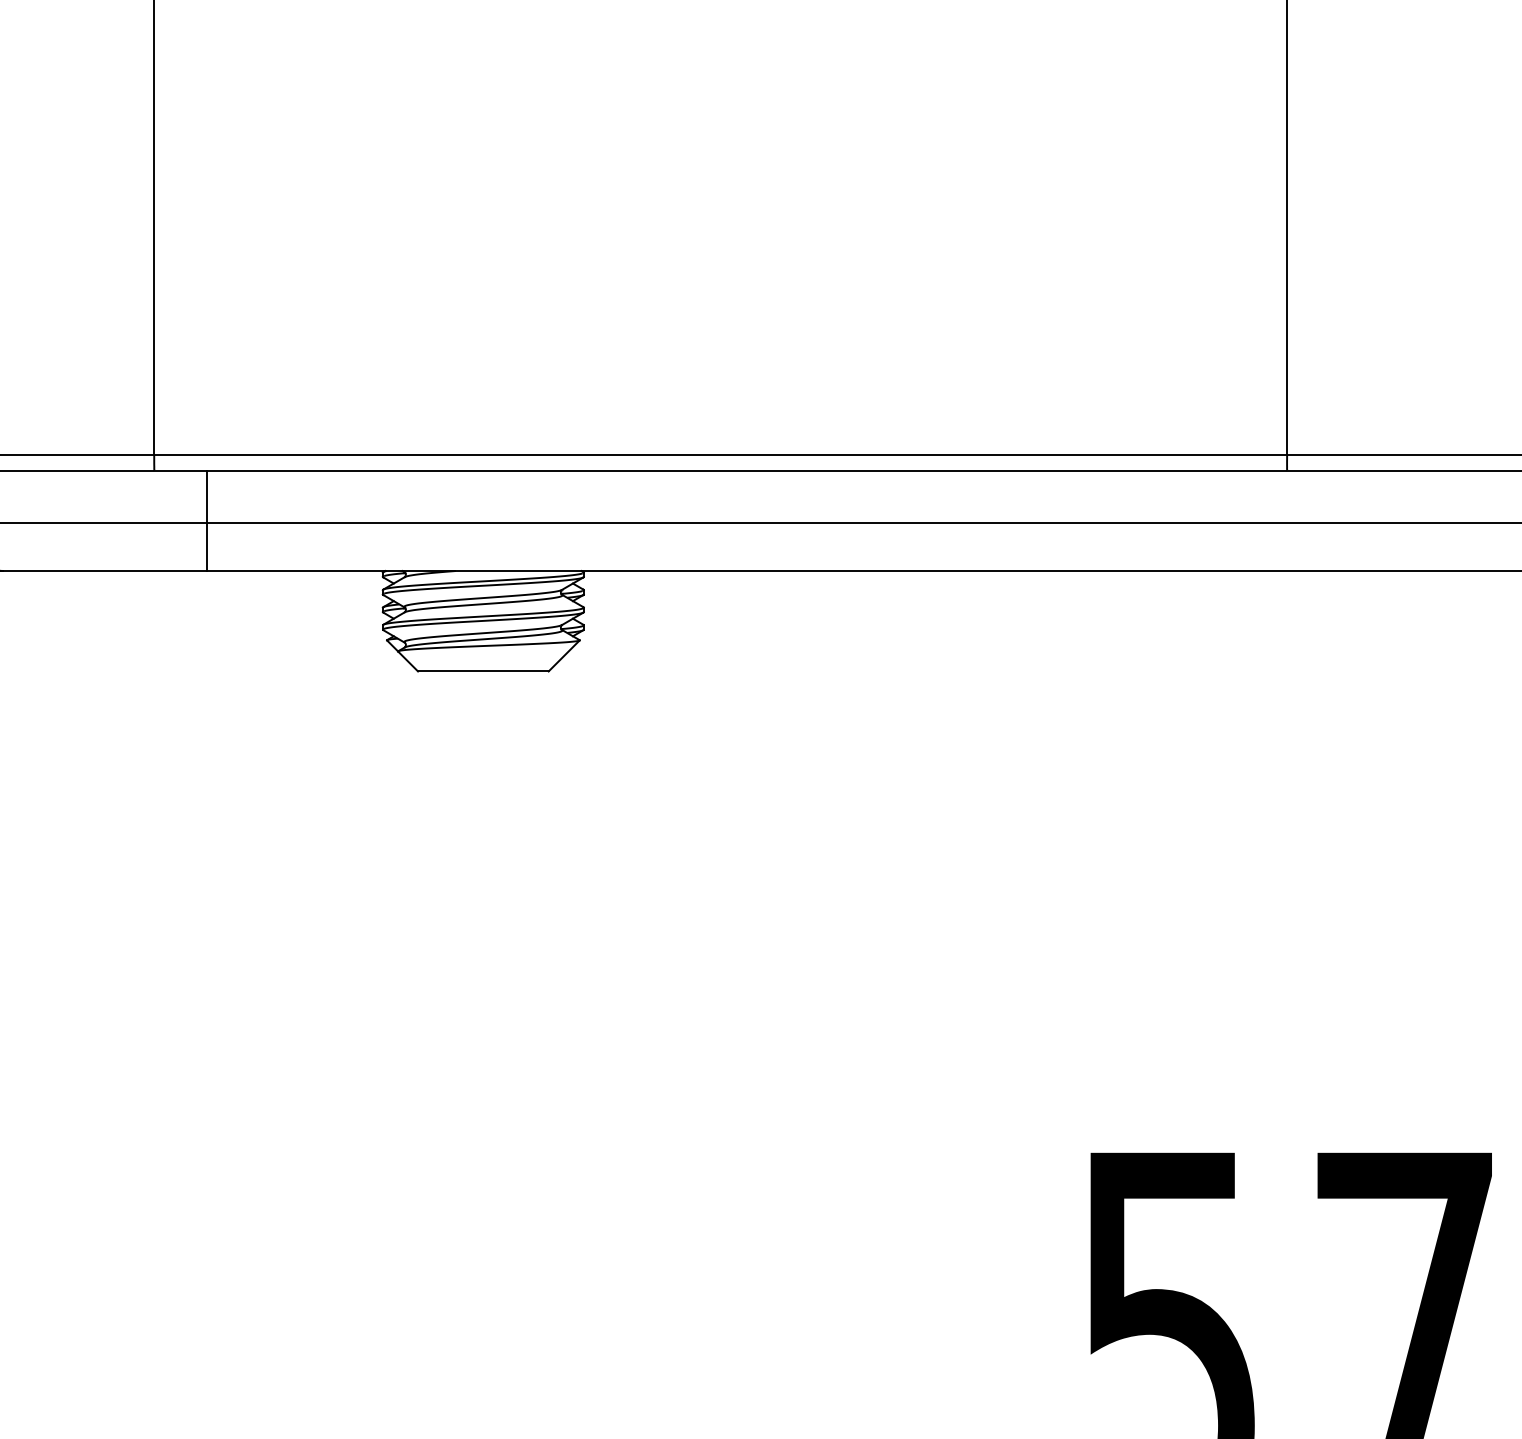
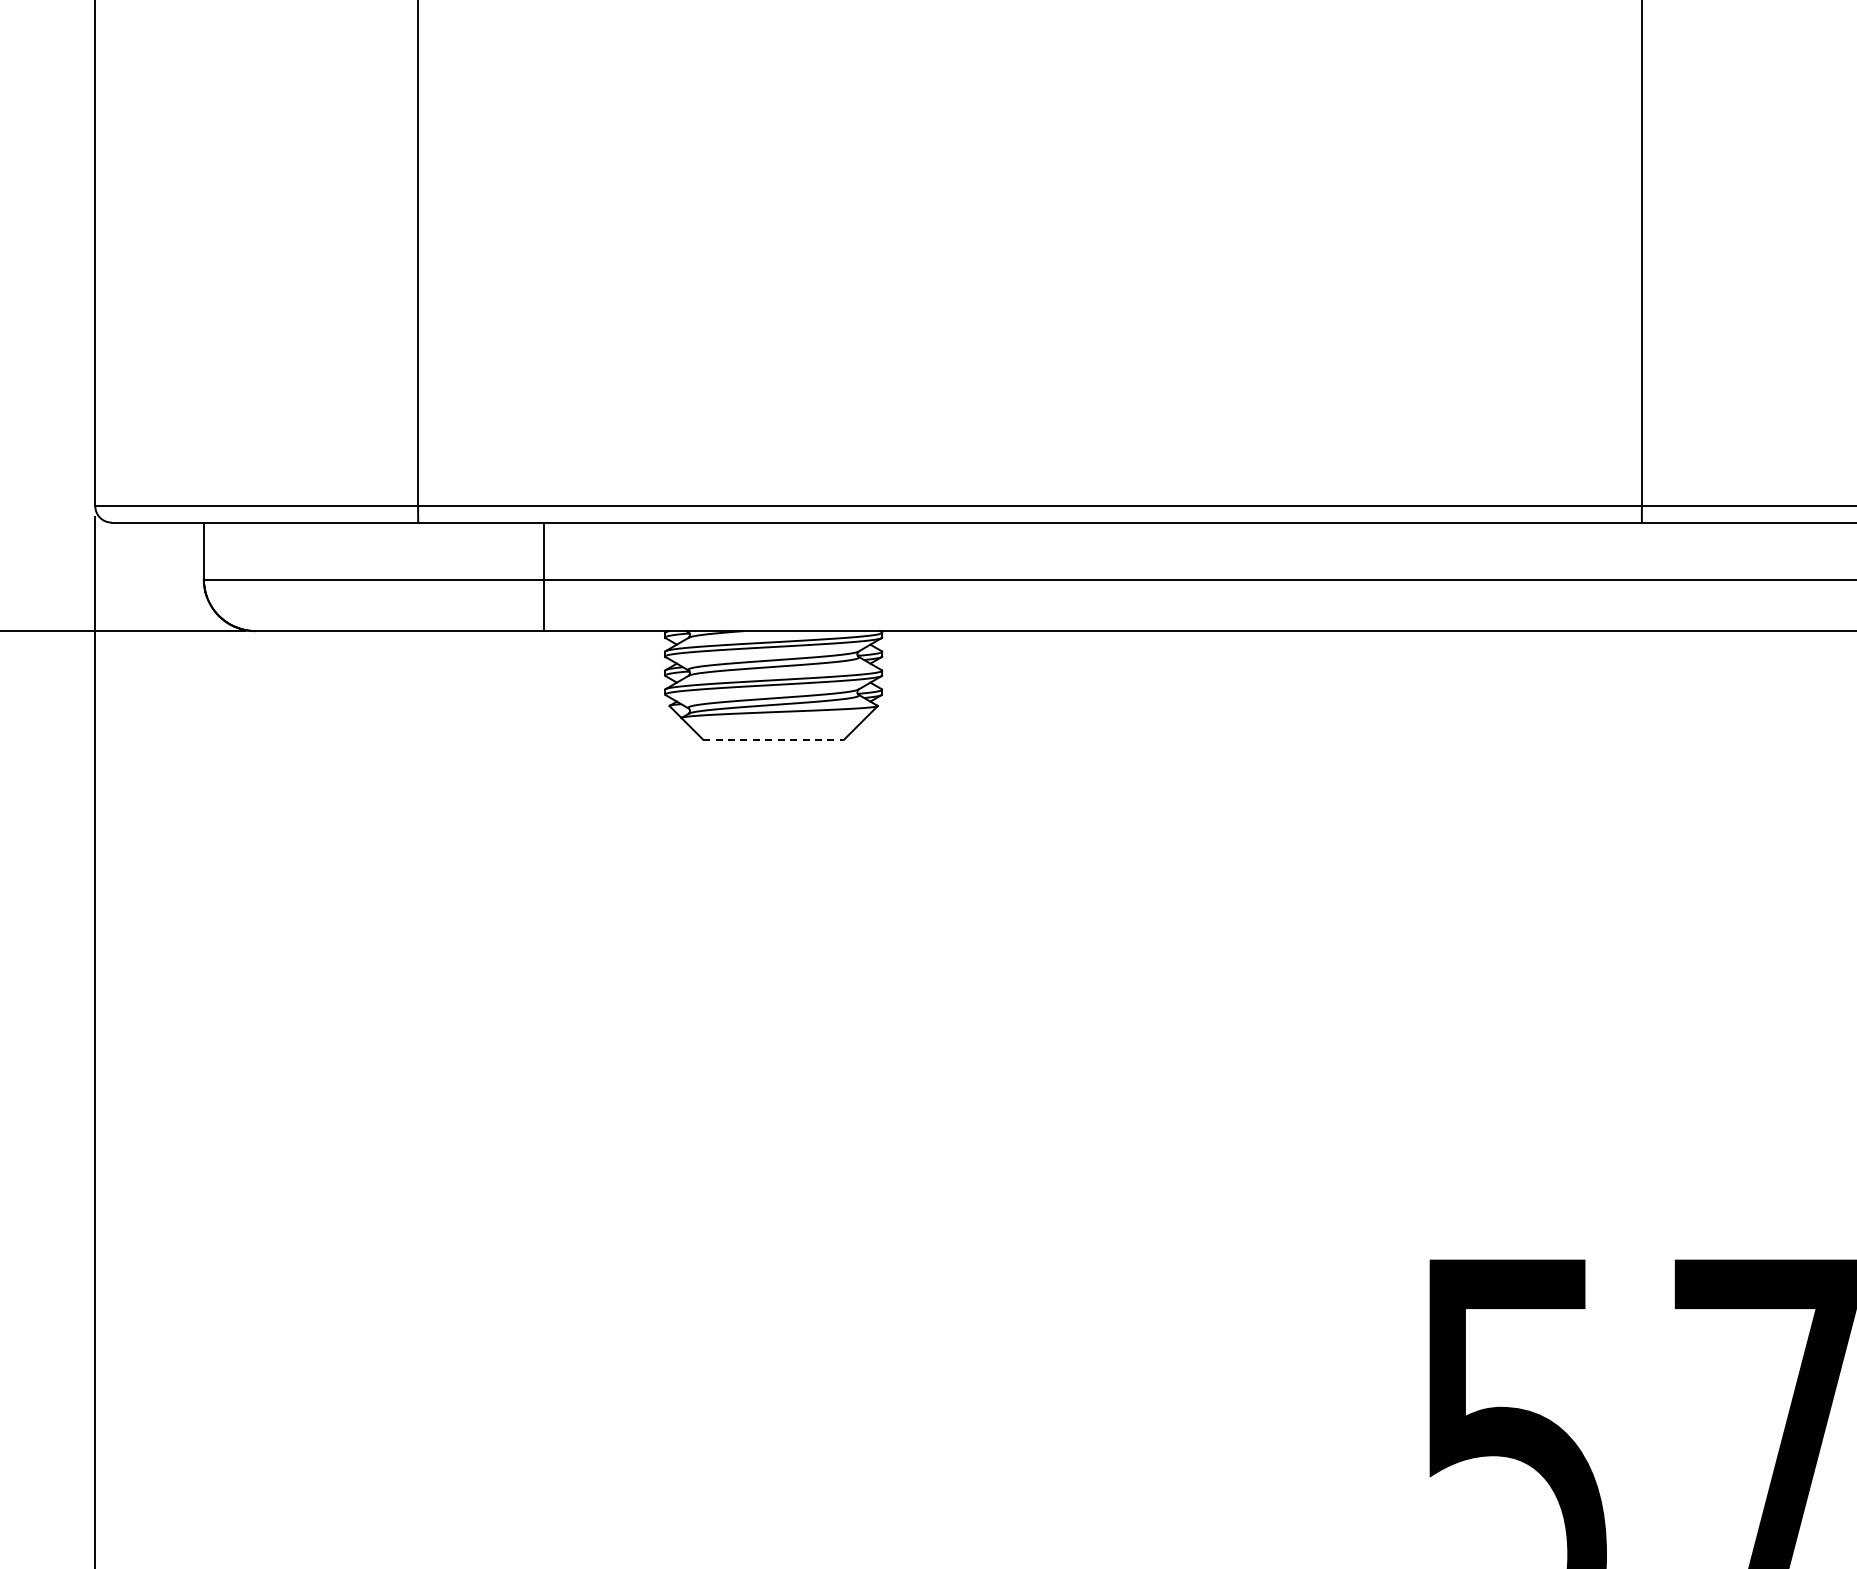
line: (207, 520) -> (544, 576), moved
line: (483, 671) -> (773, 739), solid -> dashed

